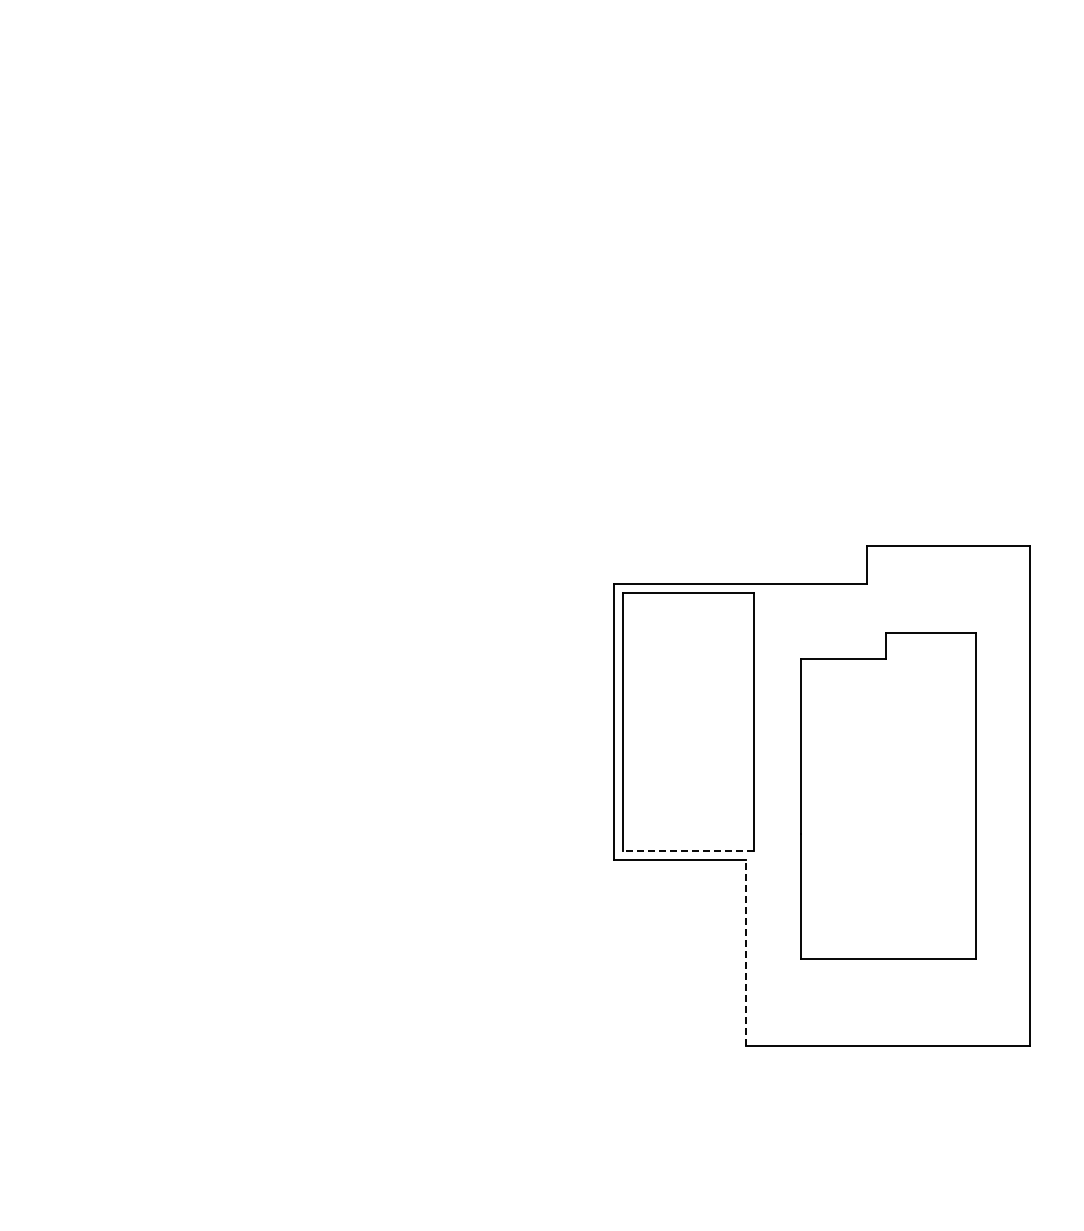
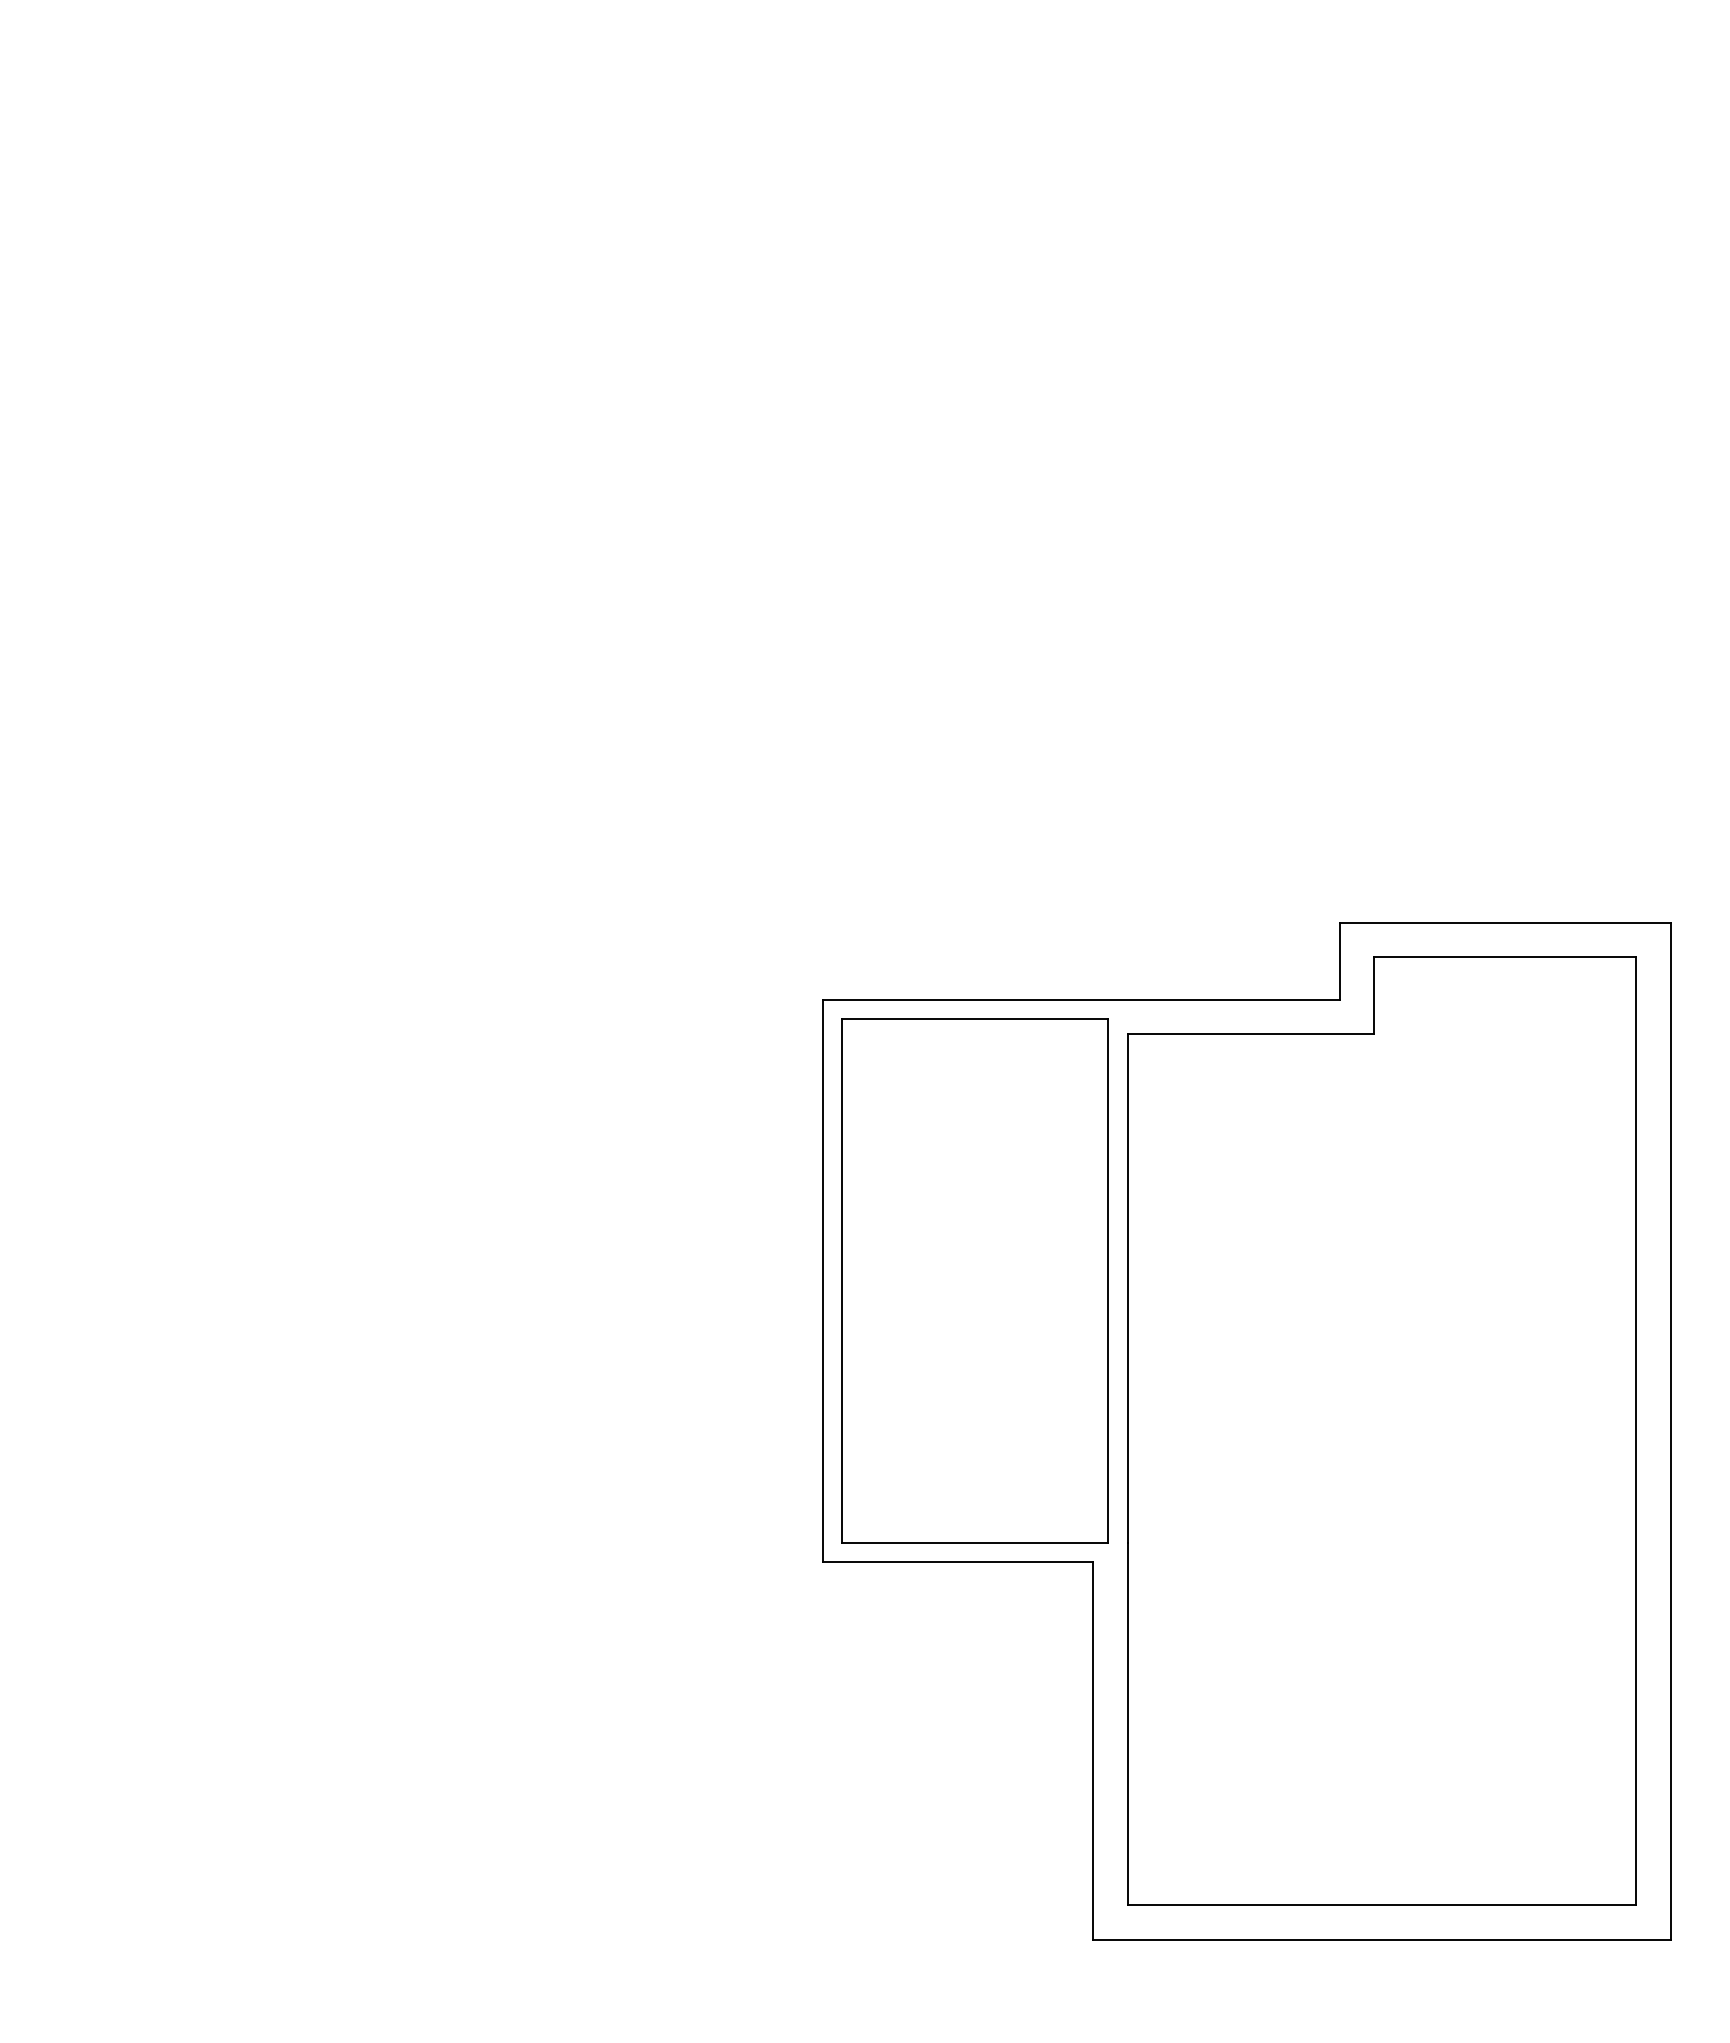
part: (887, 795) -> (1380, 1430), size x1.43
line: (687, 850) -> (973, 1542), dashed -> solid
line: (746, 953) -> (1093, 1751), dashed -> solid

